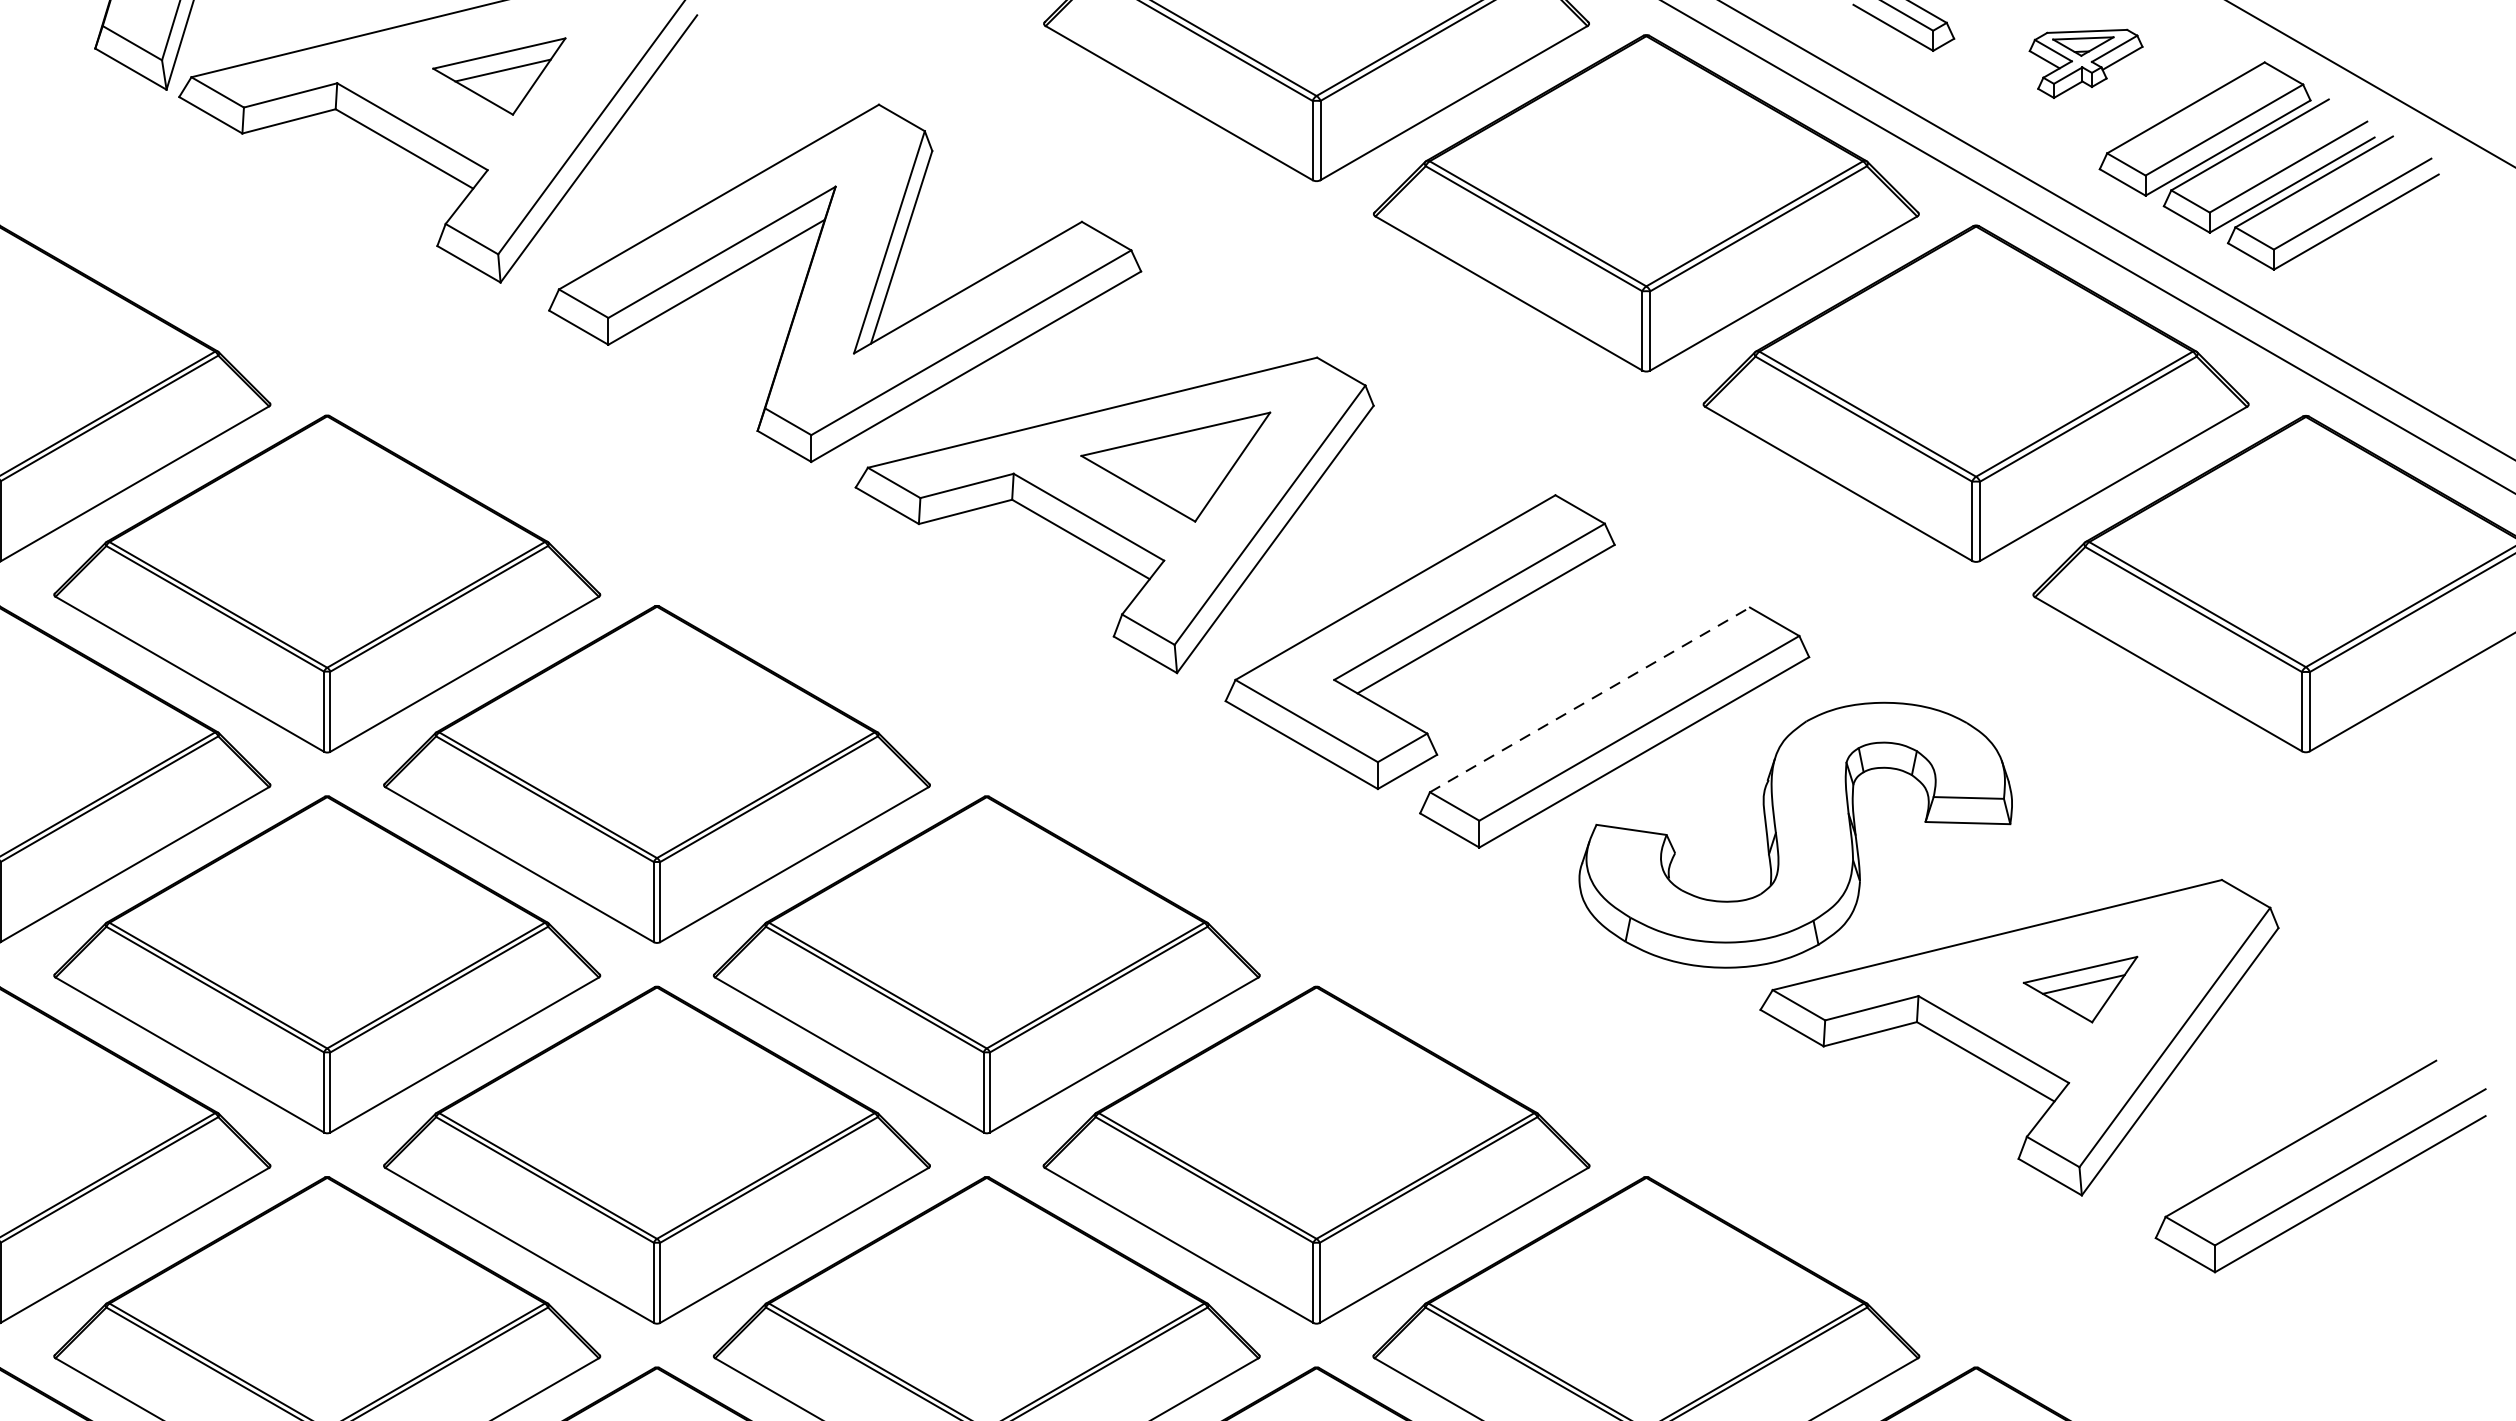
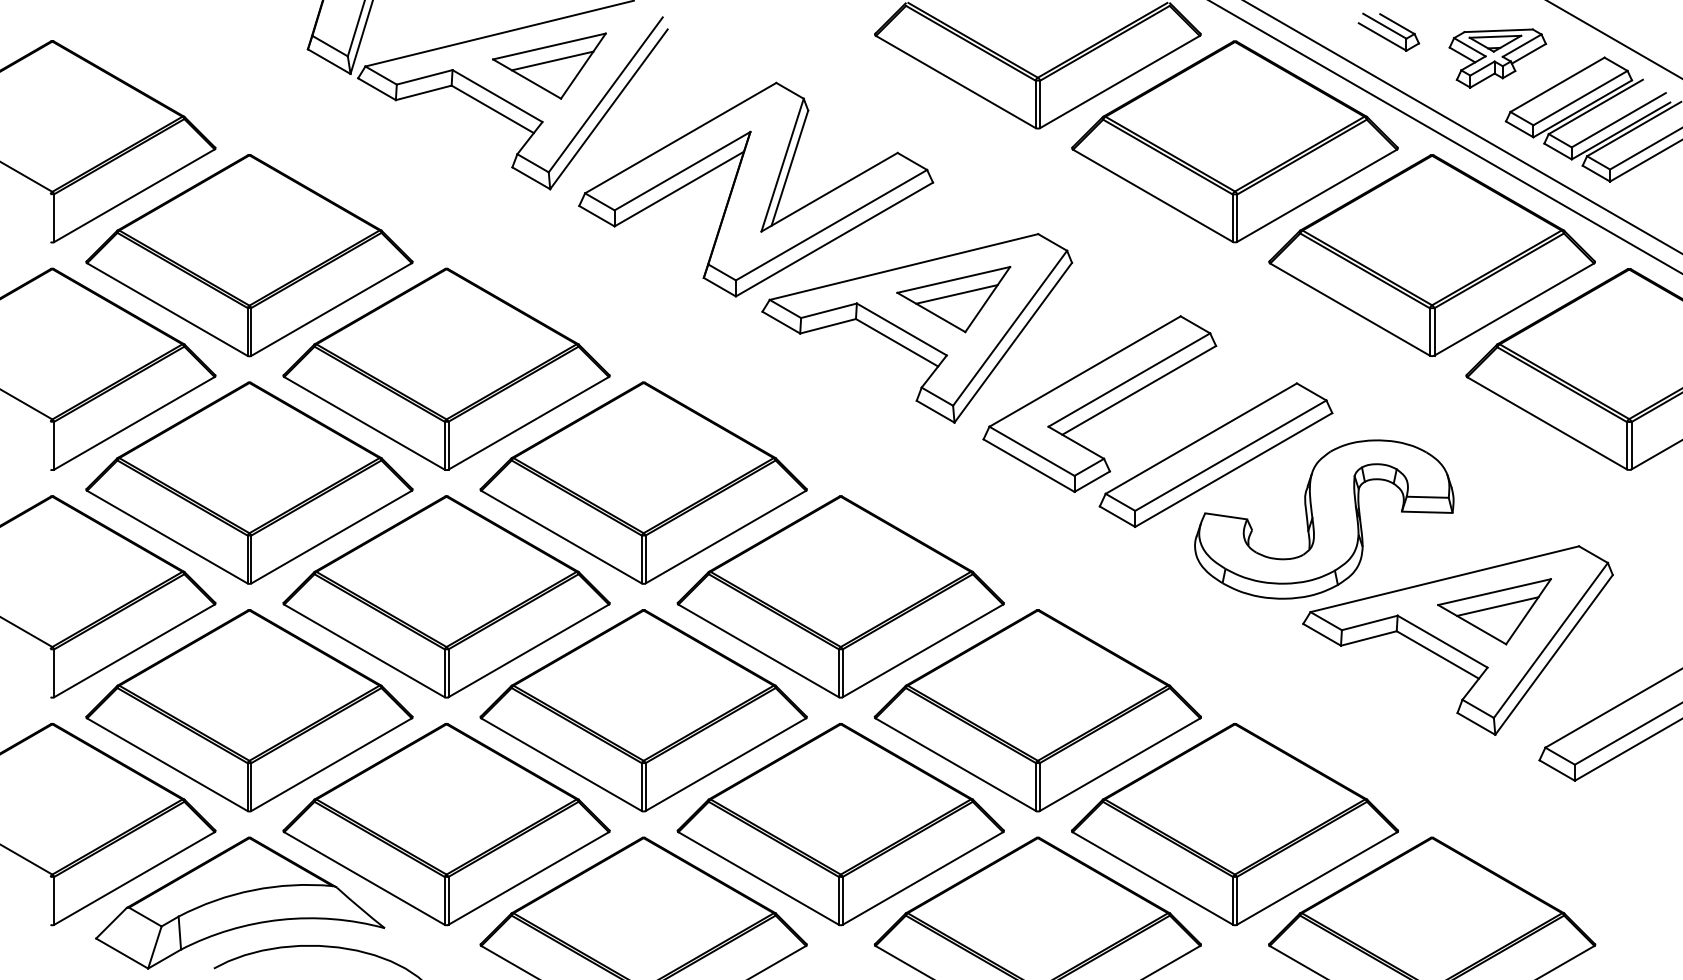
part: (2085, 63) -> (1497, 58), size x1.43
part: (499, 75) -> (549, 65), size x1.43
line: (1180, 458) -> (956, 294), added
line: (1590, 699) -> (1201, 438), dashed -> solid
part: (2080, 989) -> (1494, 611), size x1.67

